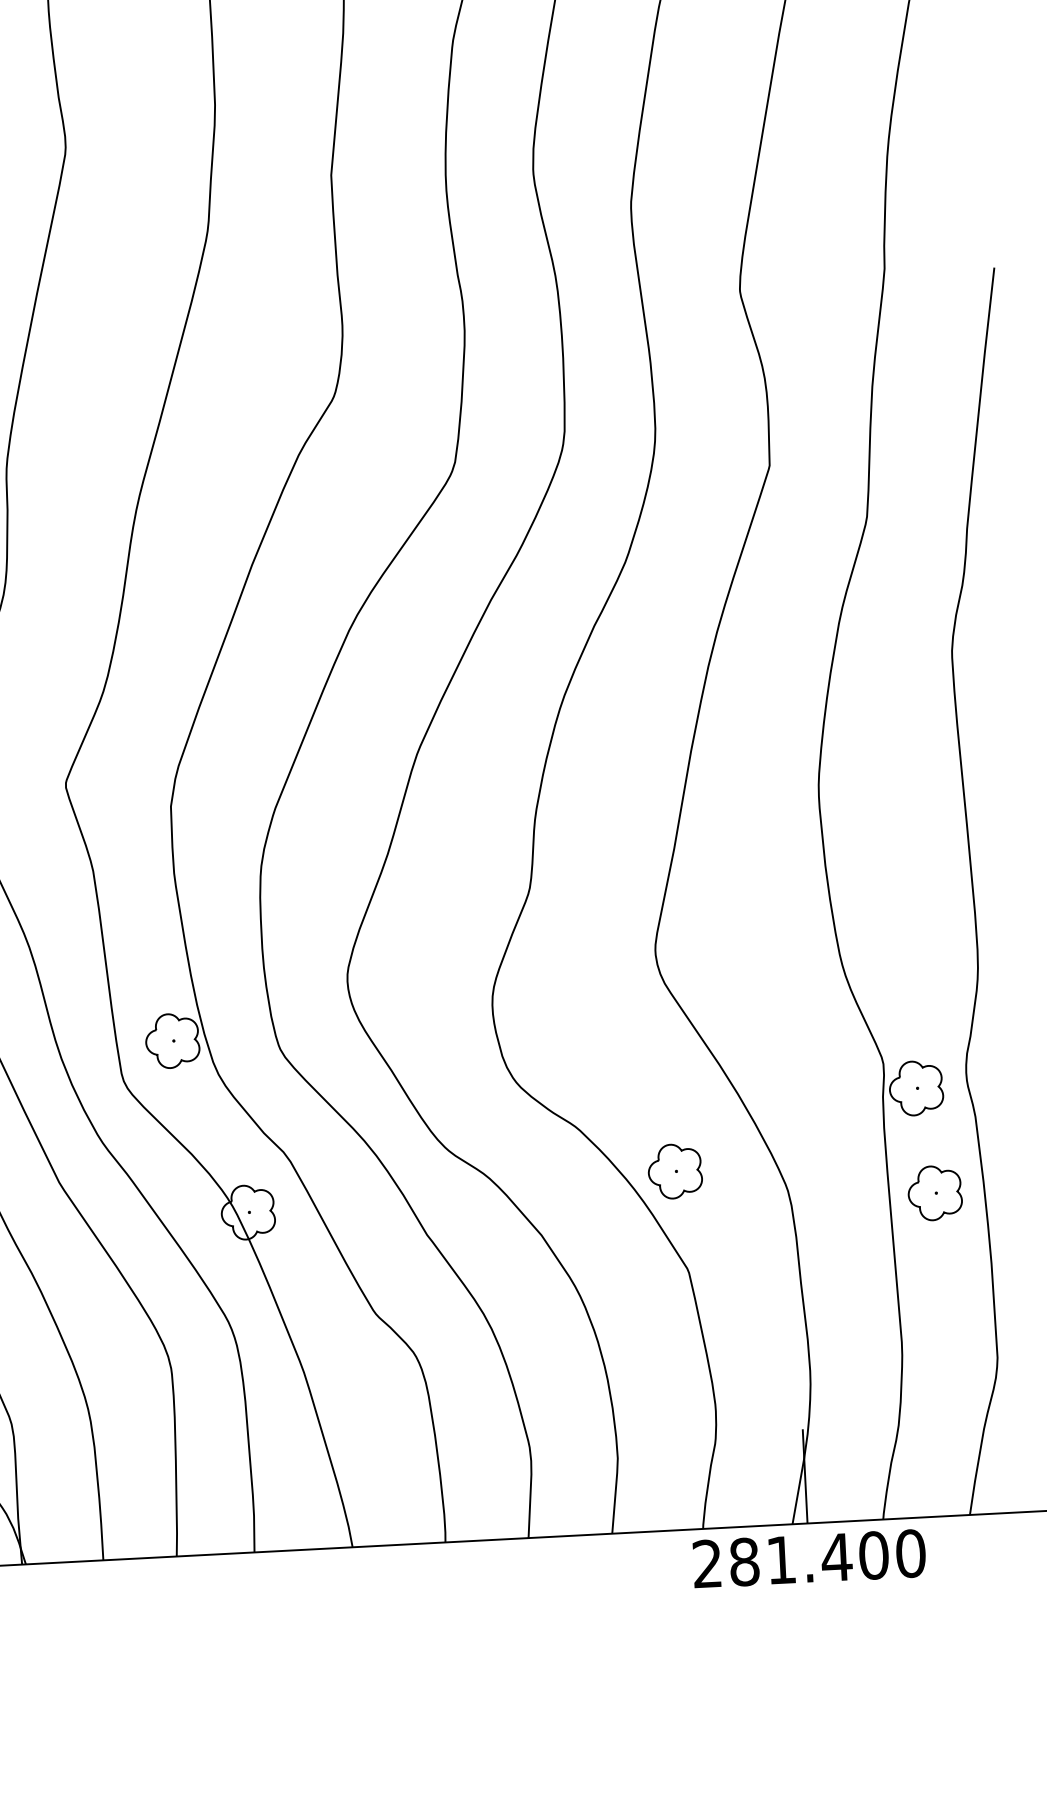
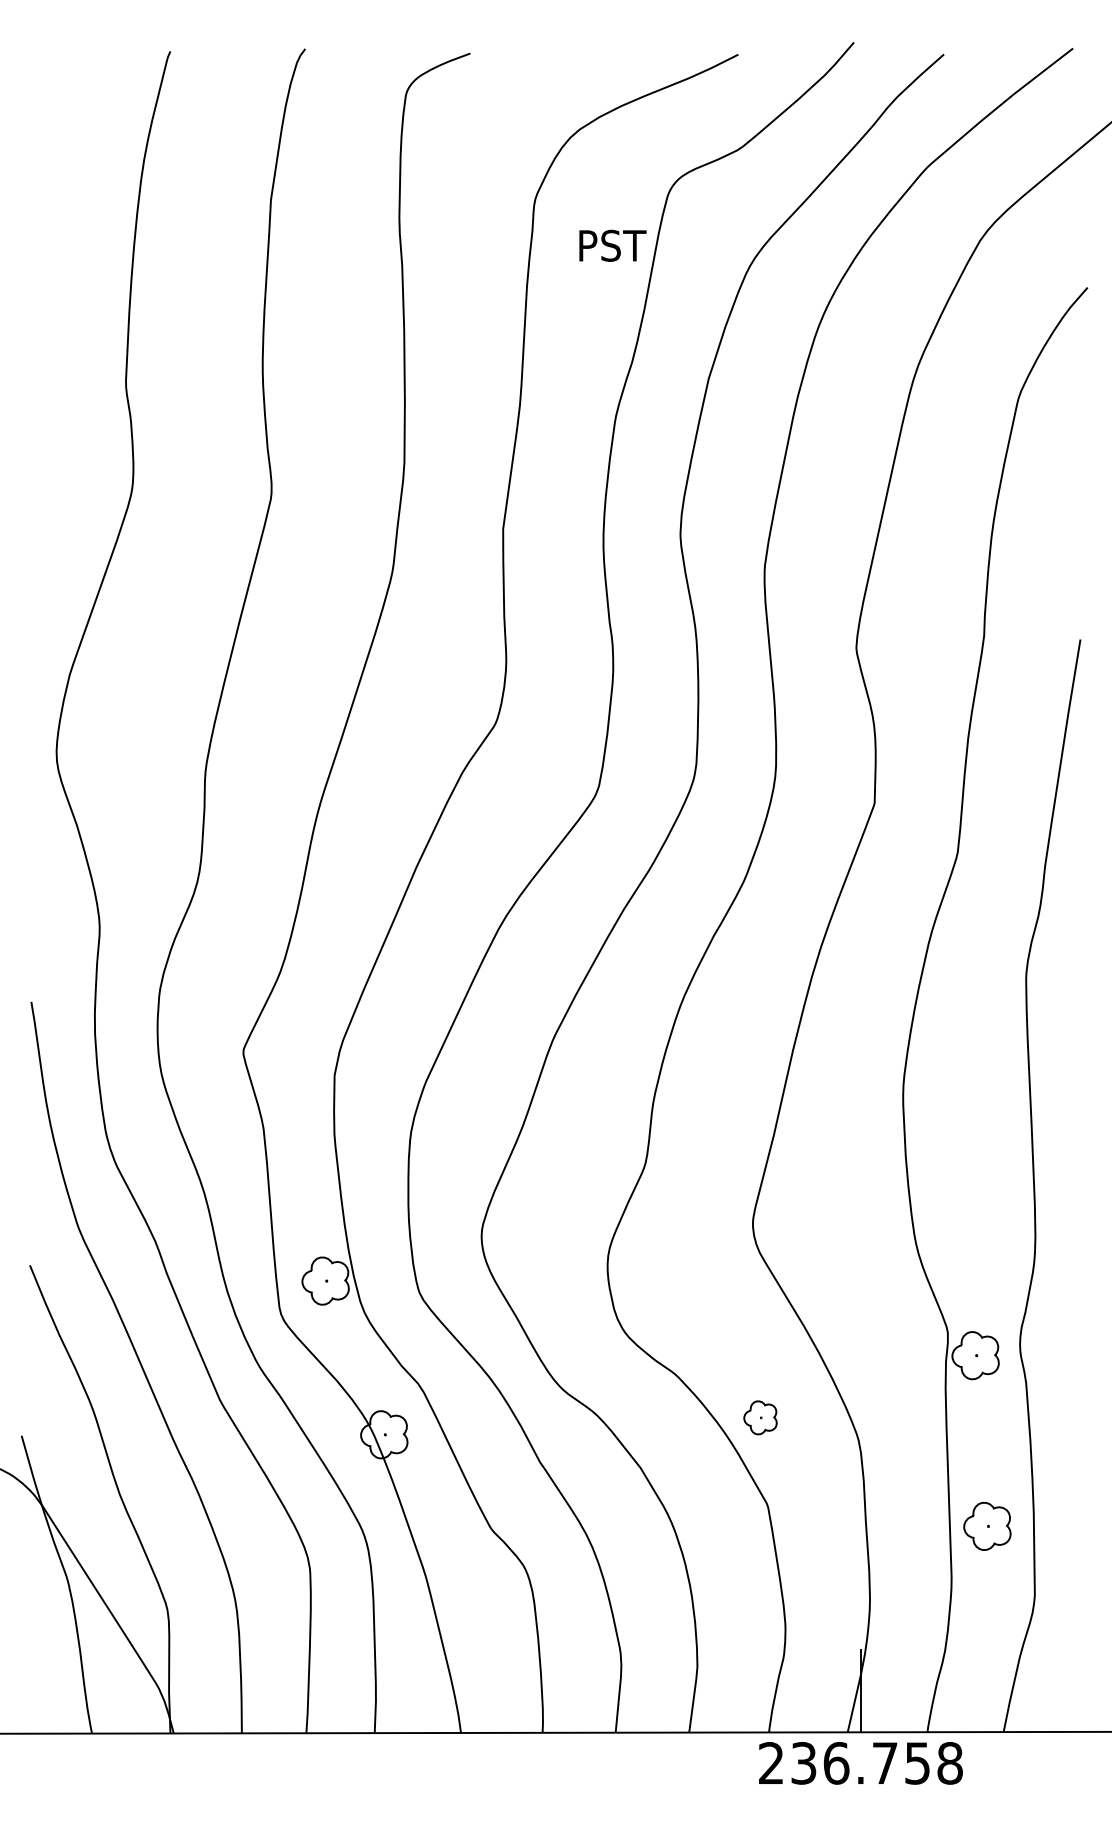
part: (675, 1171) -> (760, 1417), size x0.7
part: (935, 1193) -> (987, 1526), moved
text: (828, 1558) -> (877, 1763), 281.400 -> 236.758

